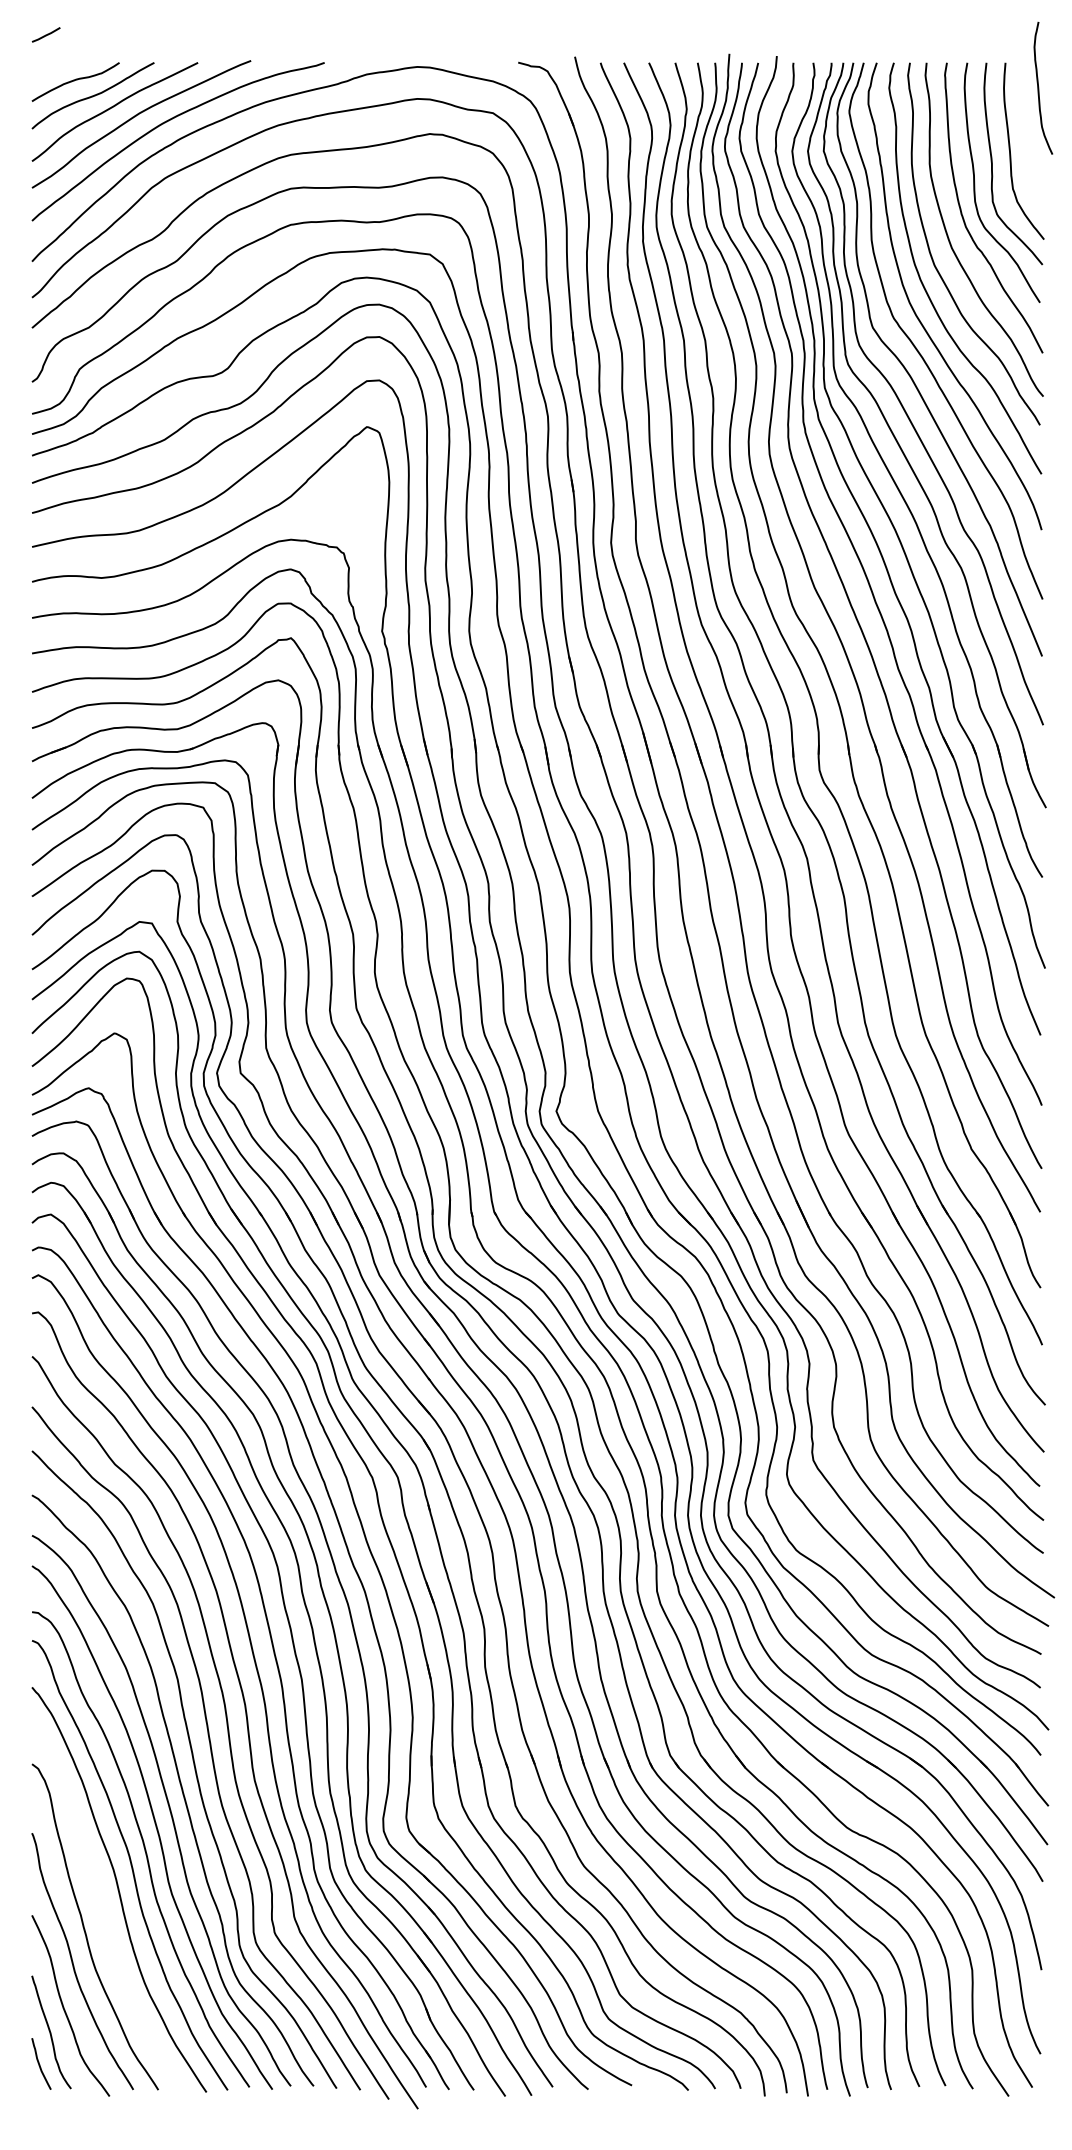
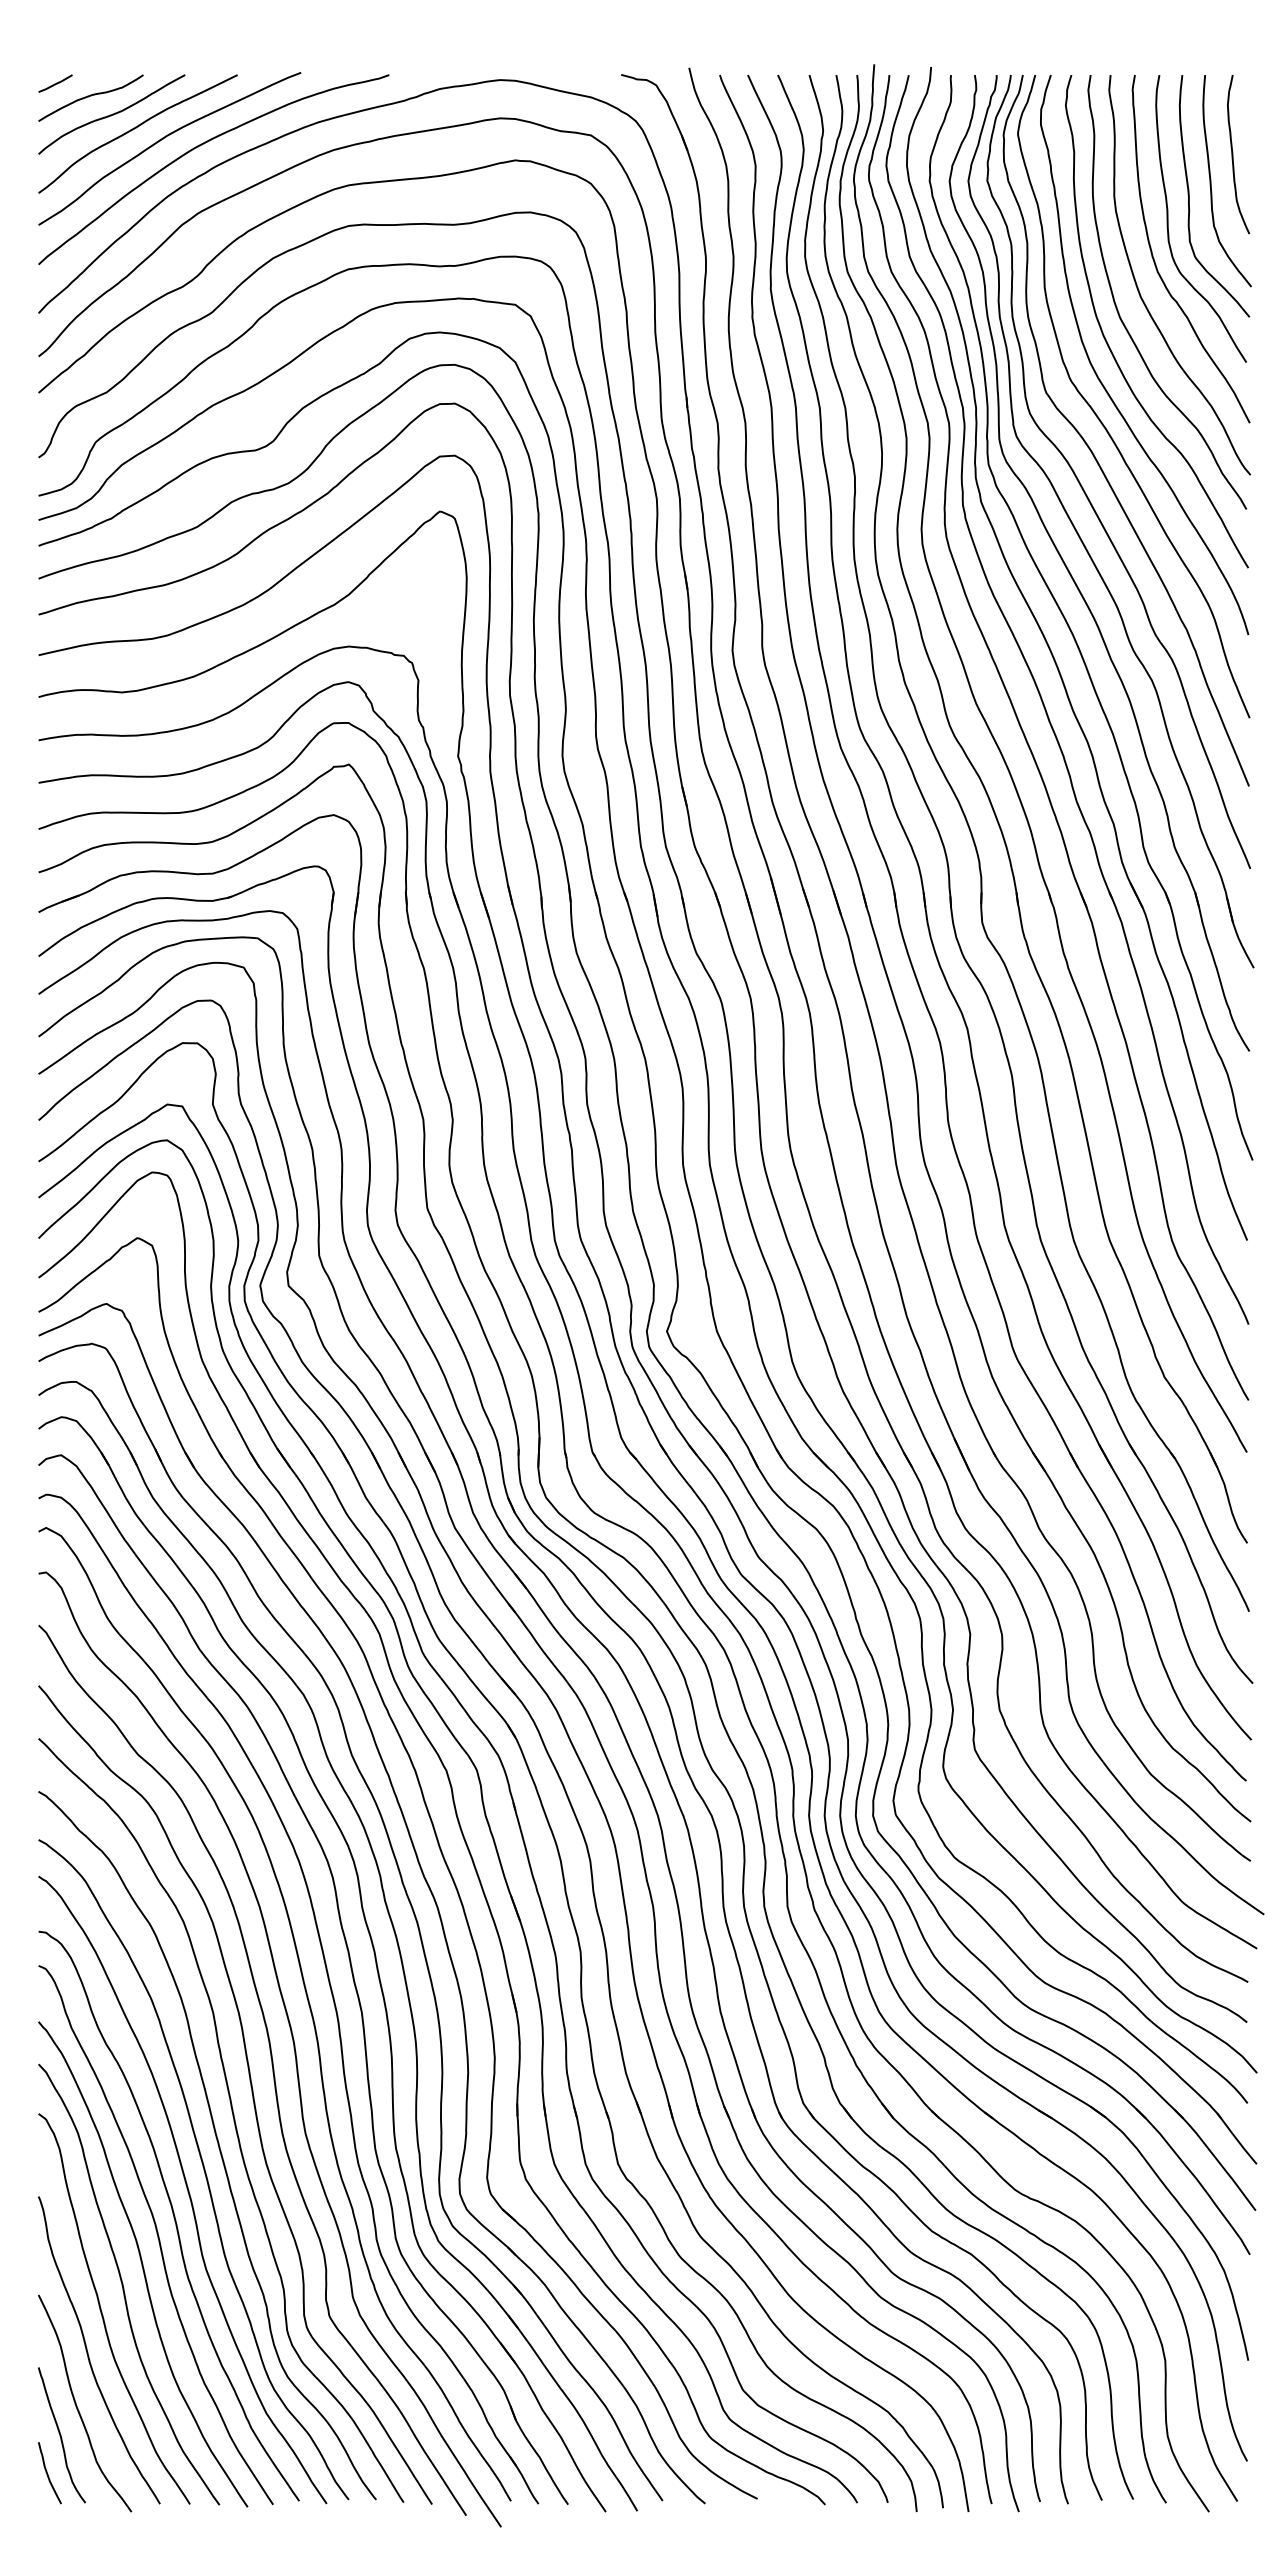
line: (46, 34) -> (55, 83), moved
curve: (1039, 88) -> (1233, 154), moved
curve: (102, 1906) -> (123, 2284), added

